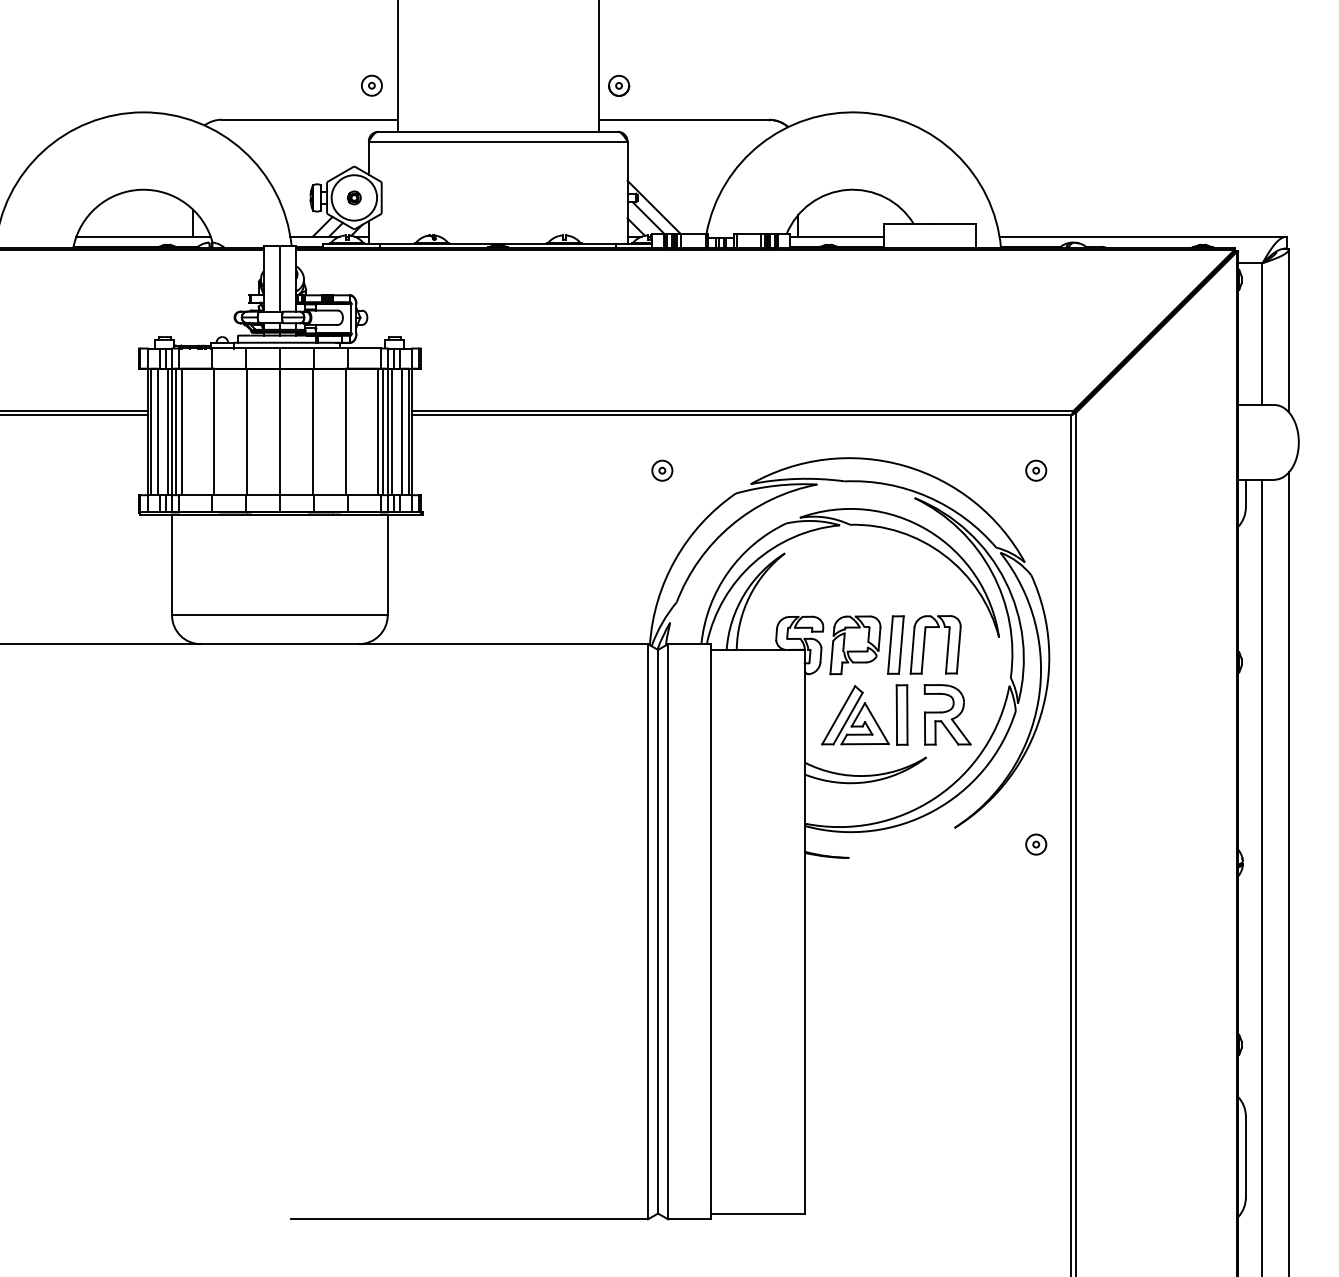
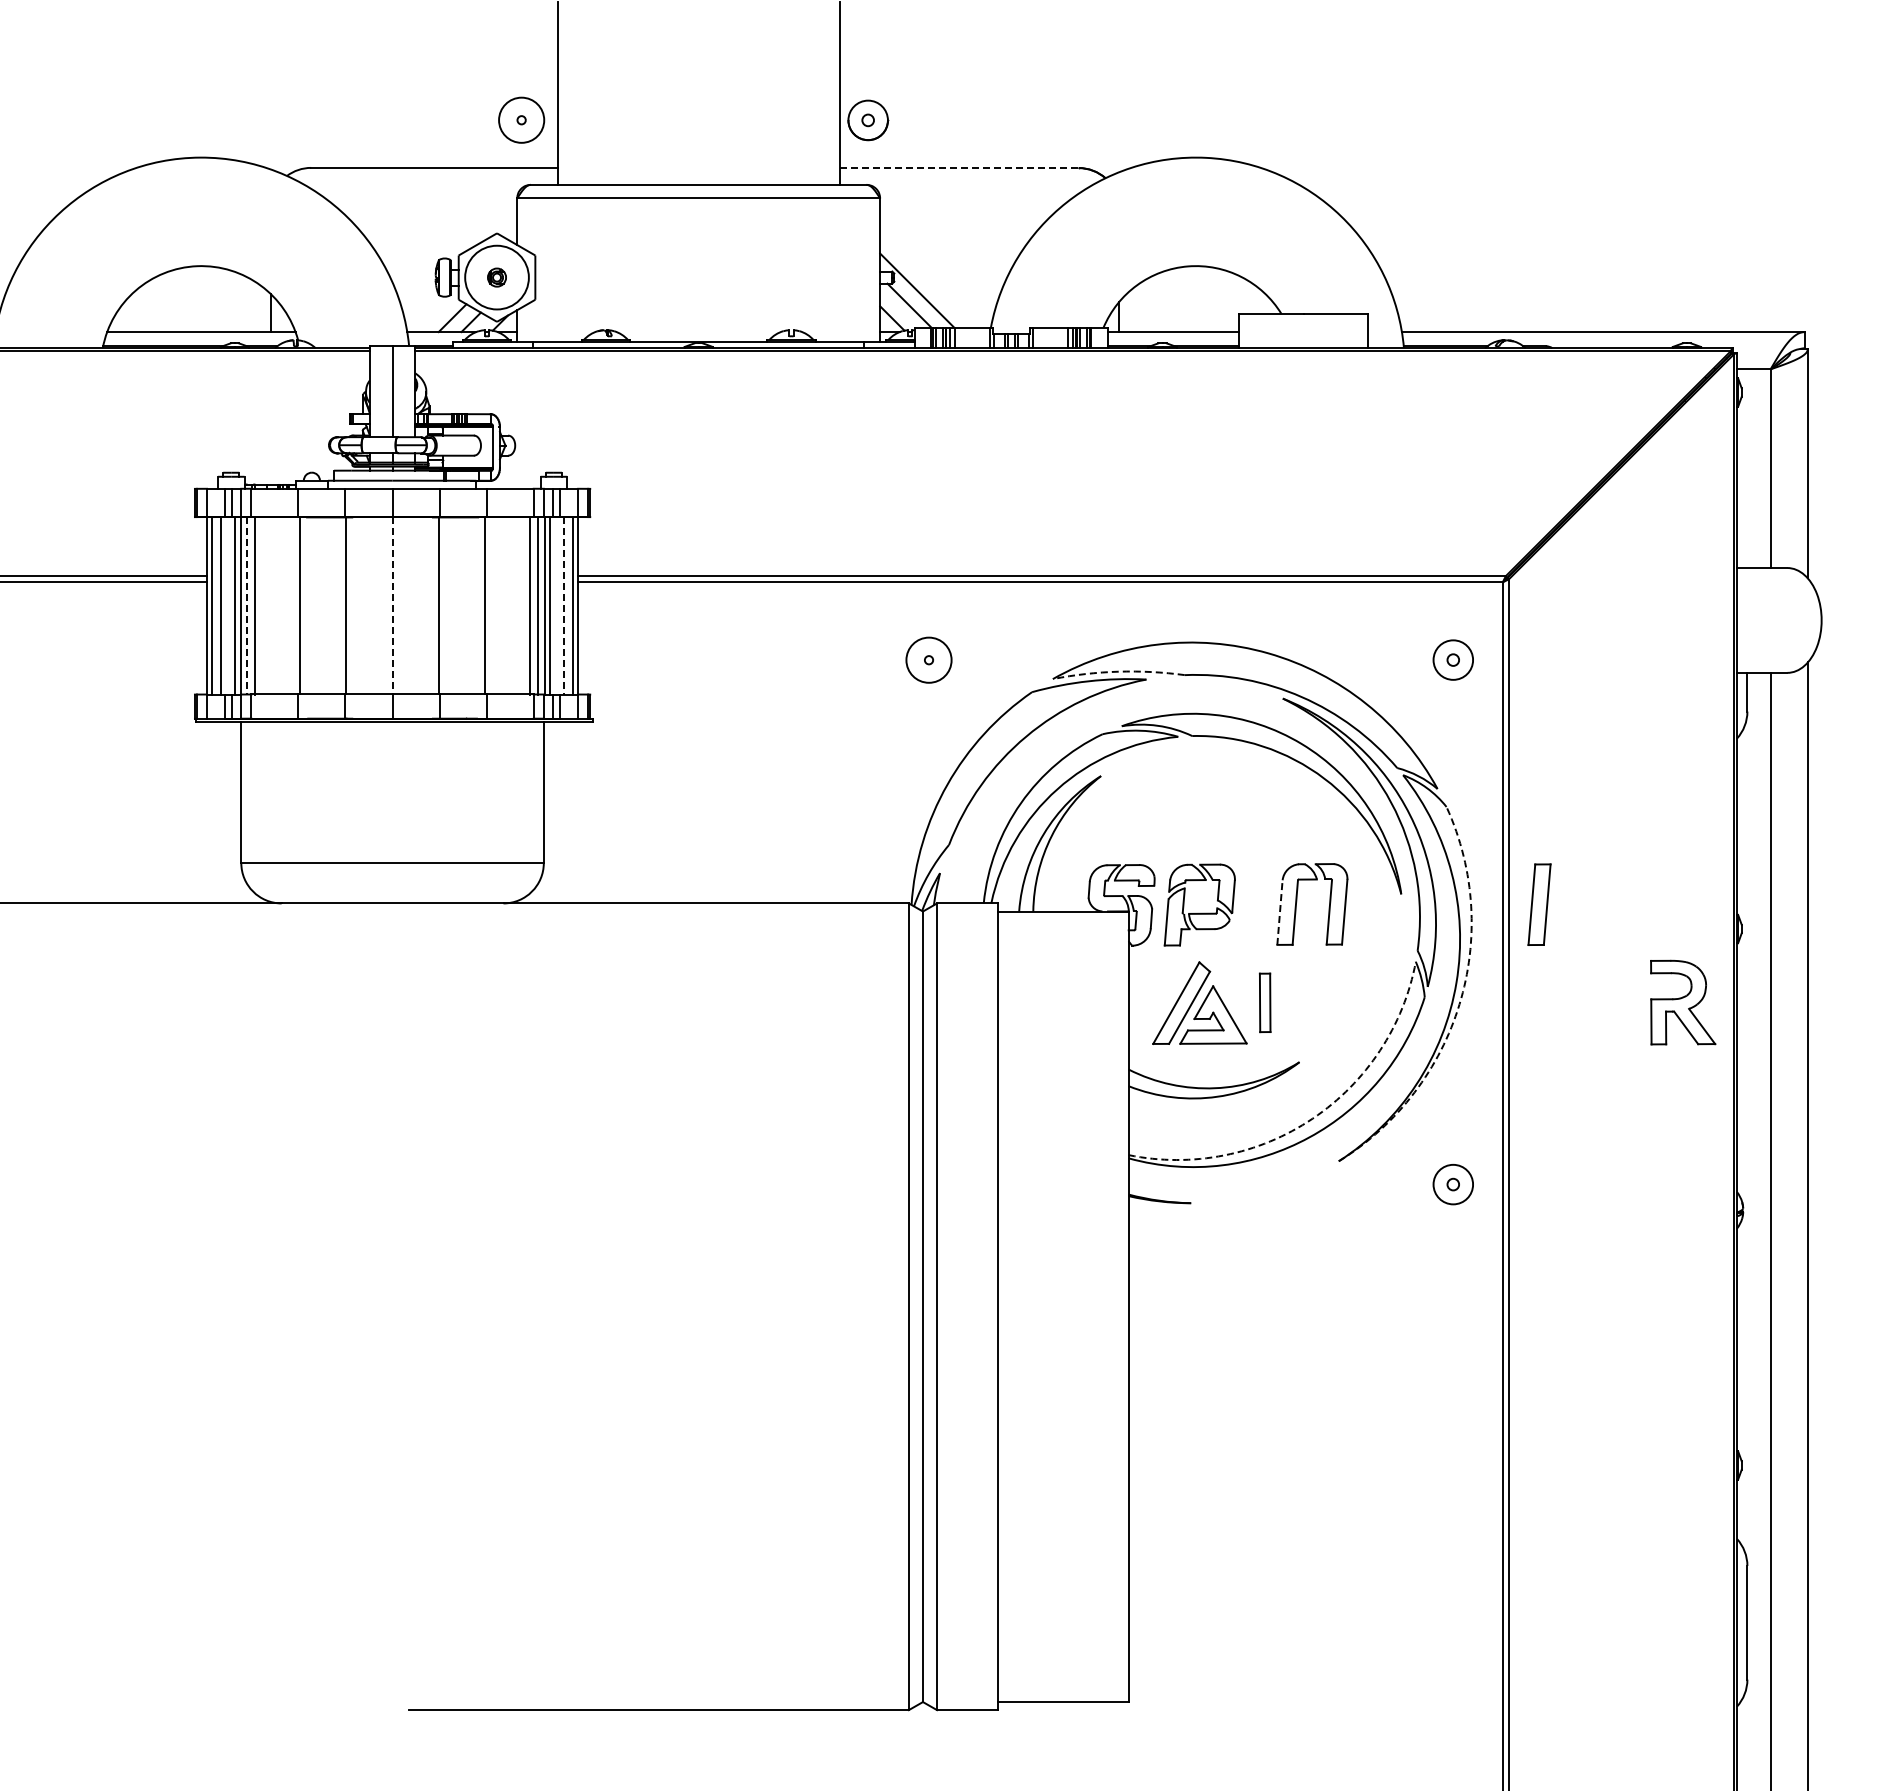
circle: (371, 85) -> (521, 120), size x1.6
part: (619, 85) -> (868, 120), size x1.4
line: (684, 120) -> (959, 168), solid -> dashed
line: (176, 431) -> (247, 605), solid -> dashed
line: (279, 431) -> (392, 605), solid -> dashed
line: (402, 431) -> (564, 605), solid -> dashed
circle: (662, 470) -> (928, 660), size x1.6
part: (1036, 470) -> (1453, 660), size x1.4
arc: (797, 478) -> (1118, 671), solid -> dashed
part: (895, 644) -> (1539, 904), moved
line: (912, 650) -> (1280, 912), solid -> dashed
part: (901, 714) -> (1264, 1002), size x0.7
part: (947, 714) -> (1683, 1002), moved
arc: (1040, 716) -> (1459, 1004), solid -> dashed
arc: (935, 797) -> (1312, 1118), solid -> dashed
part: (1036, 844) -> (1453, 1184), size x1.4

